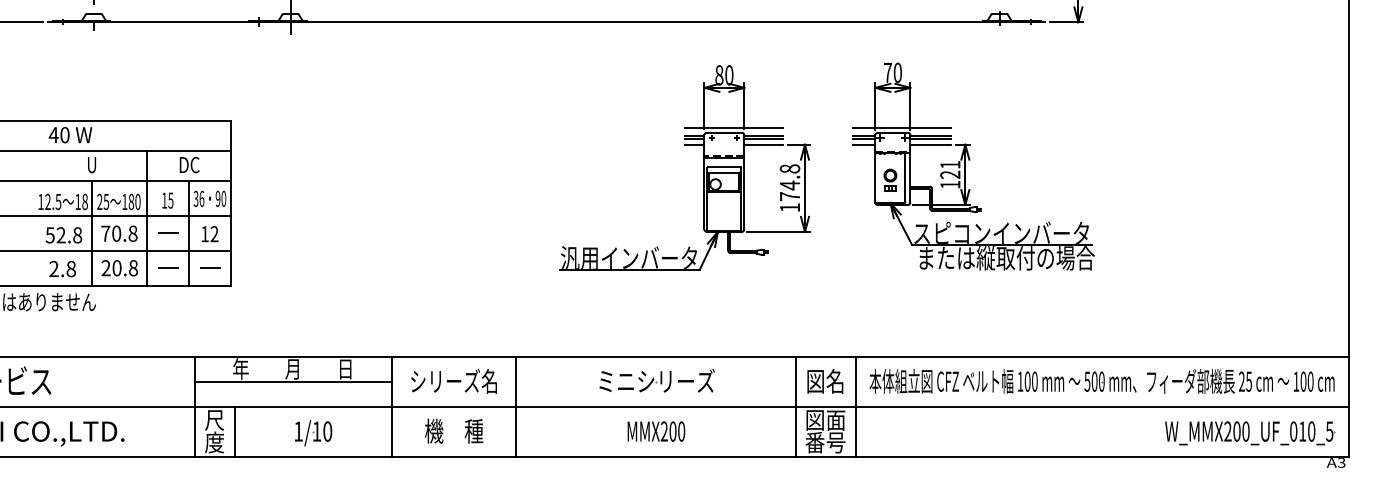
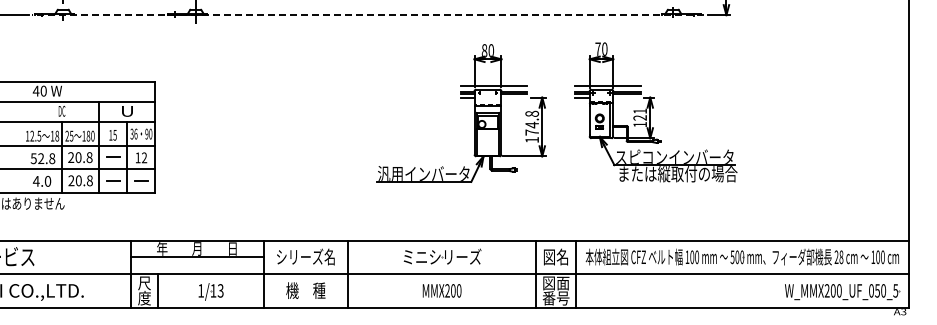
line: (547, 22) -> (368, 15), solid -> dashed
line: (763, 144) -> (514, 97), removed
line: (930, 144) -> (626, 97), removed
text: (91, 163) -> (61, 110), U -> DC
text: (189, 163) -> (127, 110), DC -> U
text: (106, 233) -> (71, 157), 70.8 -> 20.8
text: (61, 267) -> (41, 180), 2.8 -> 4.0
text: (1249, 380) -> (841, 256), 25 -> 28
text: (327, 431) -> (220, 290), 1/10 -> 1/13
text: (1302, 431) -> (877, 290), W_MMX200_UF_010_5 -> W_MMX200_UF_050_5

